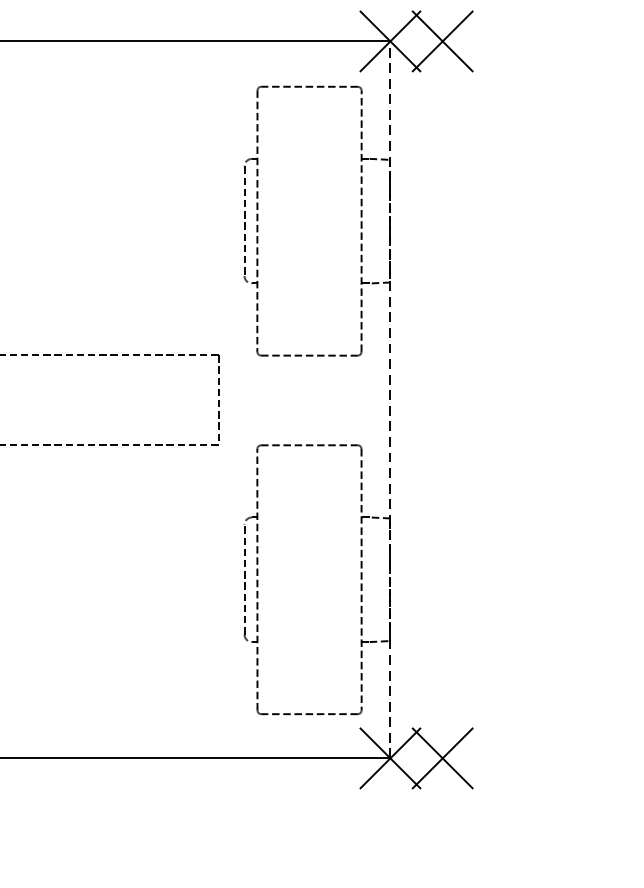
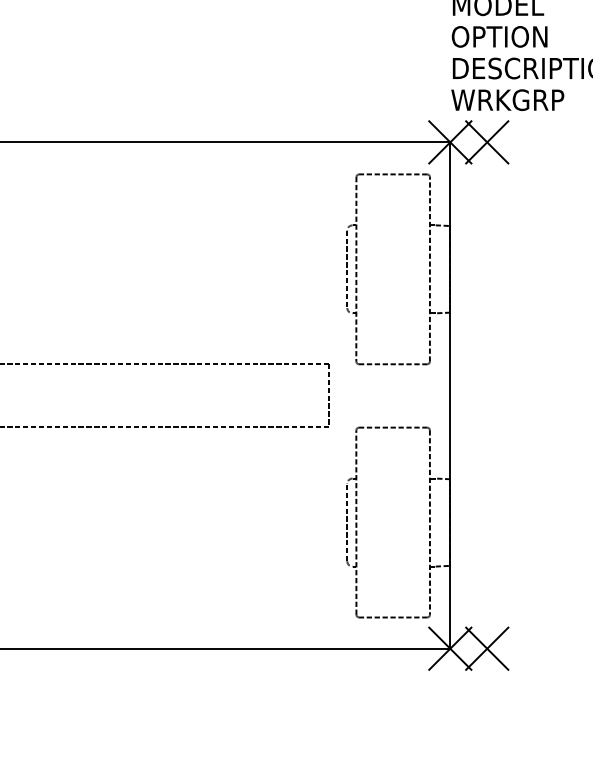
line: (390, 399) -> (450, 395), dashed -> solid

